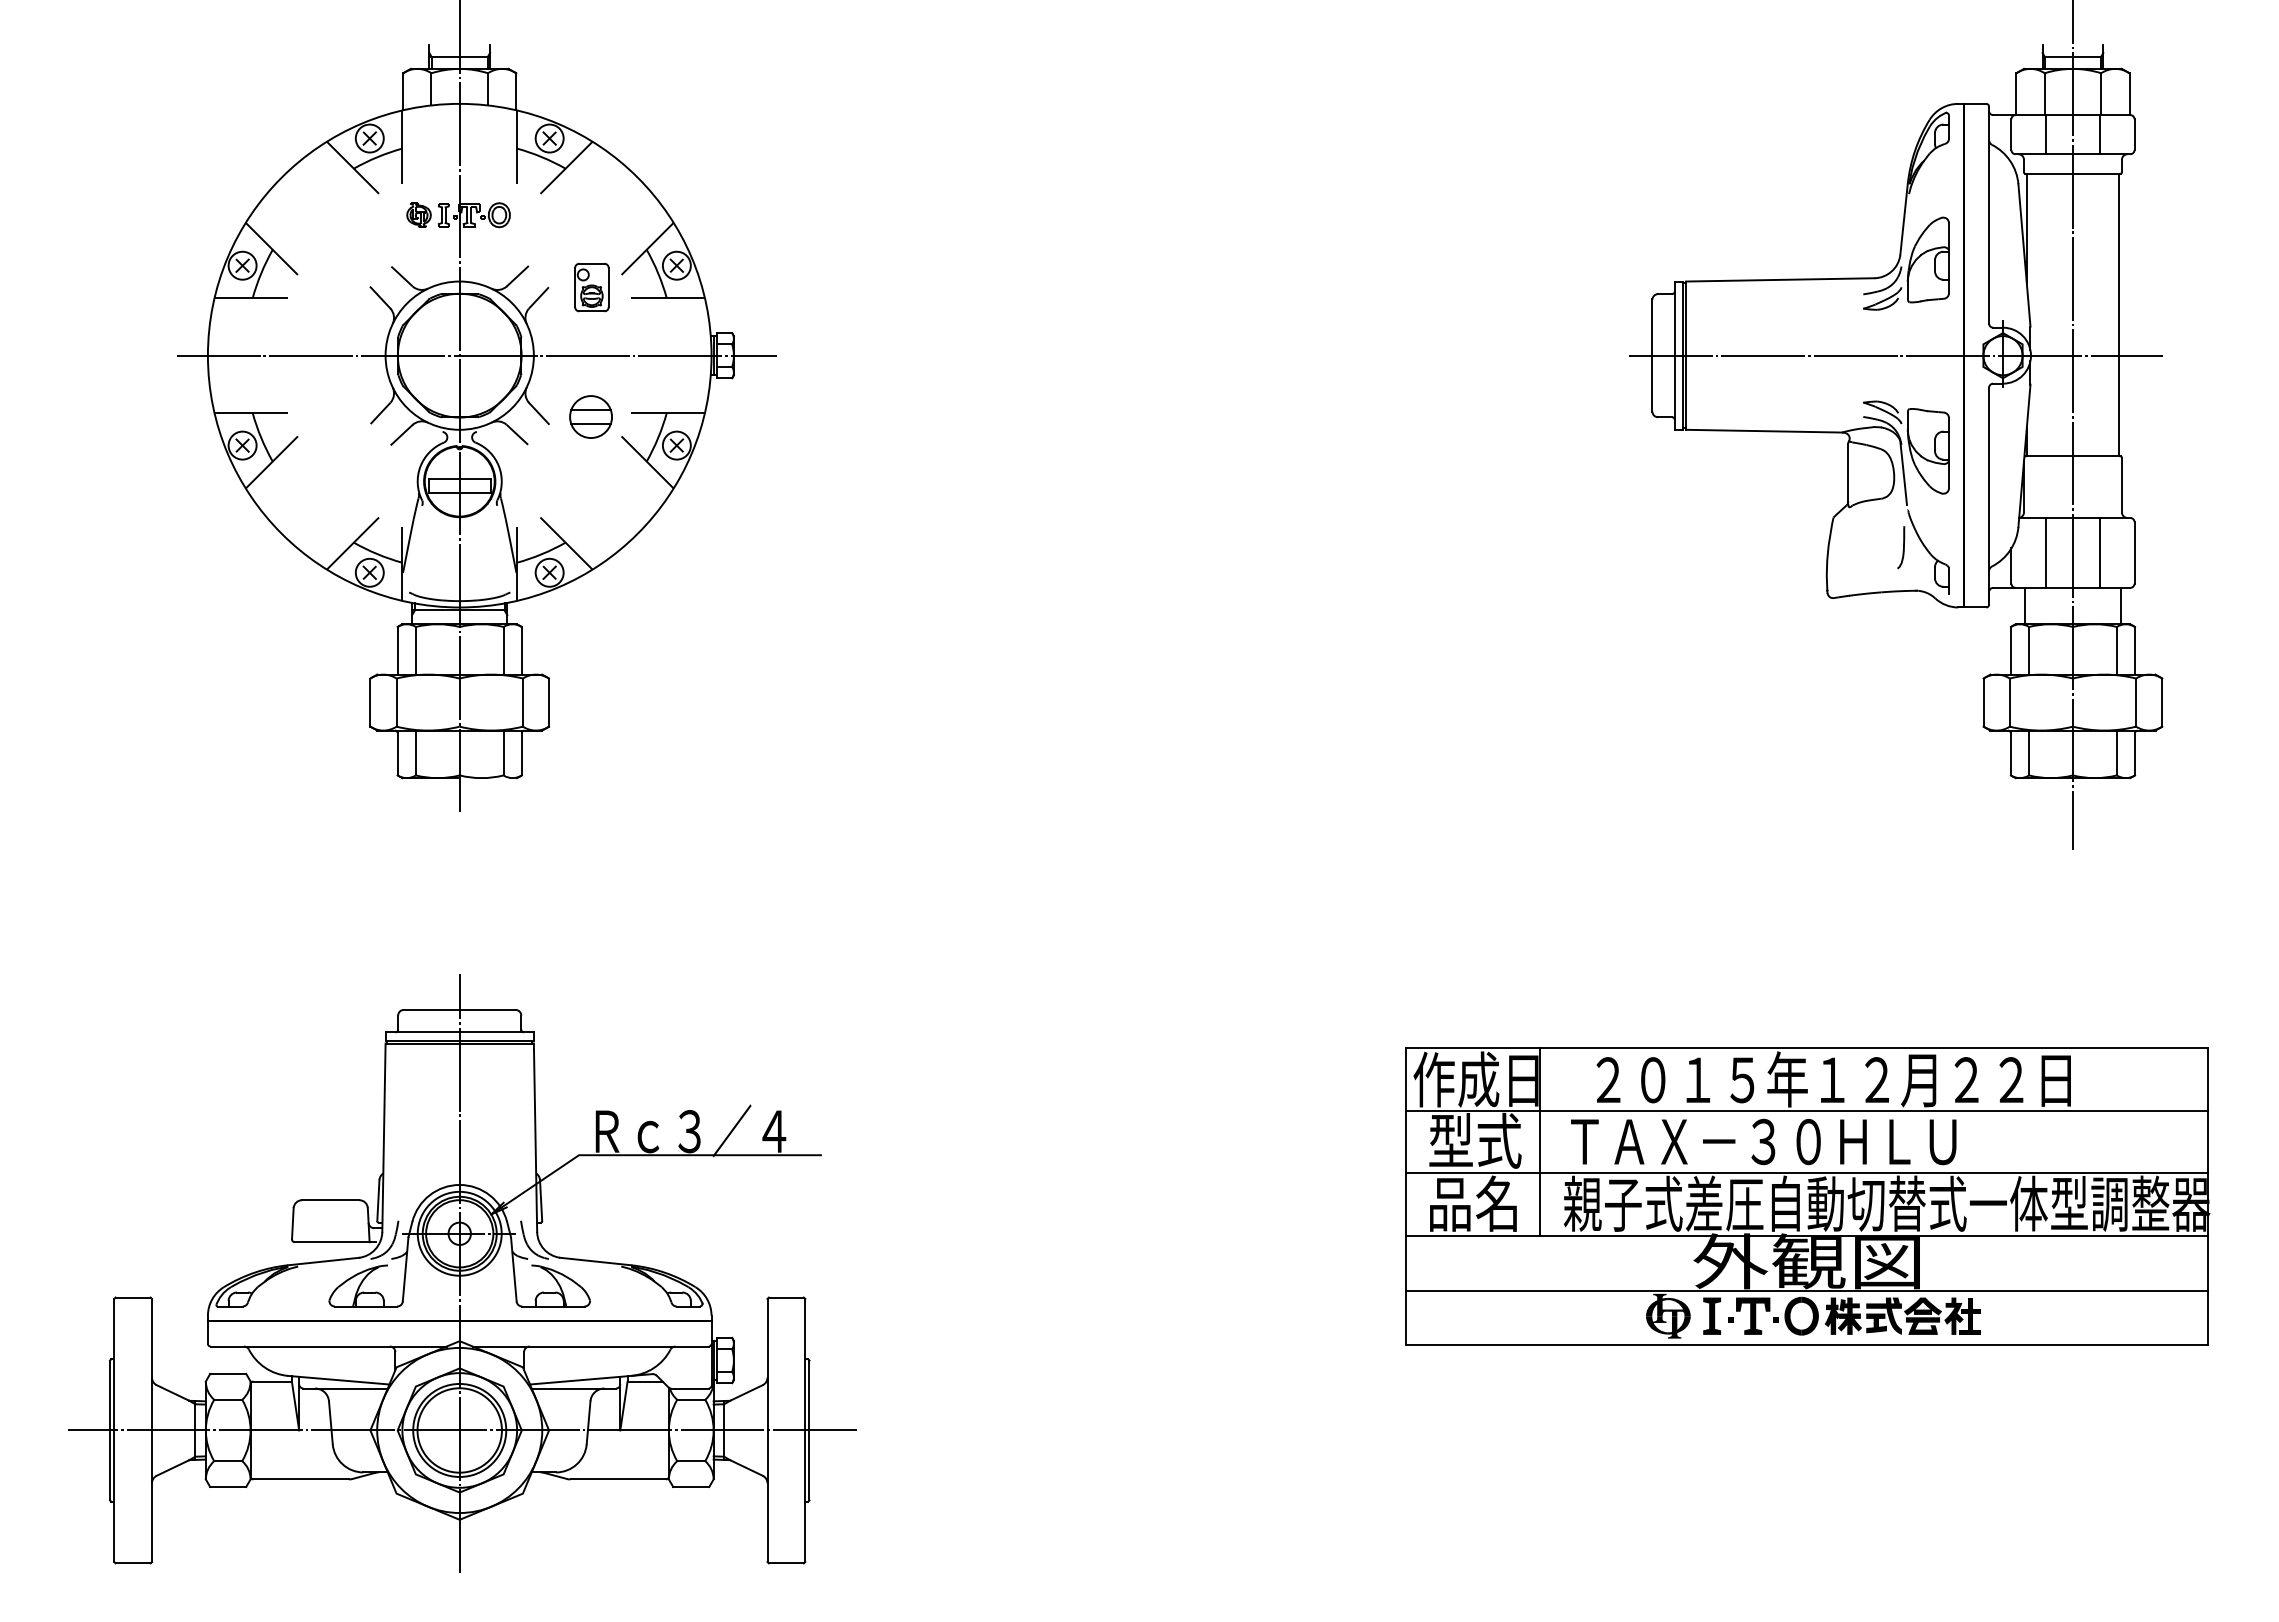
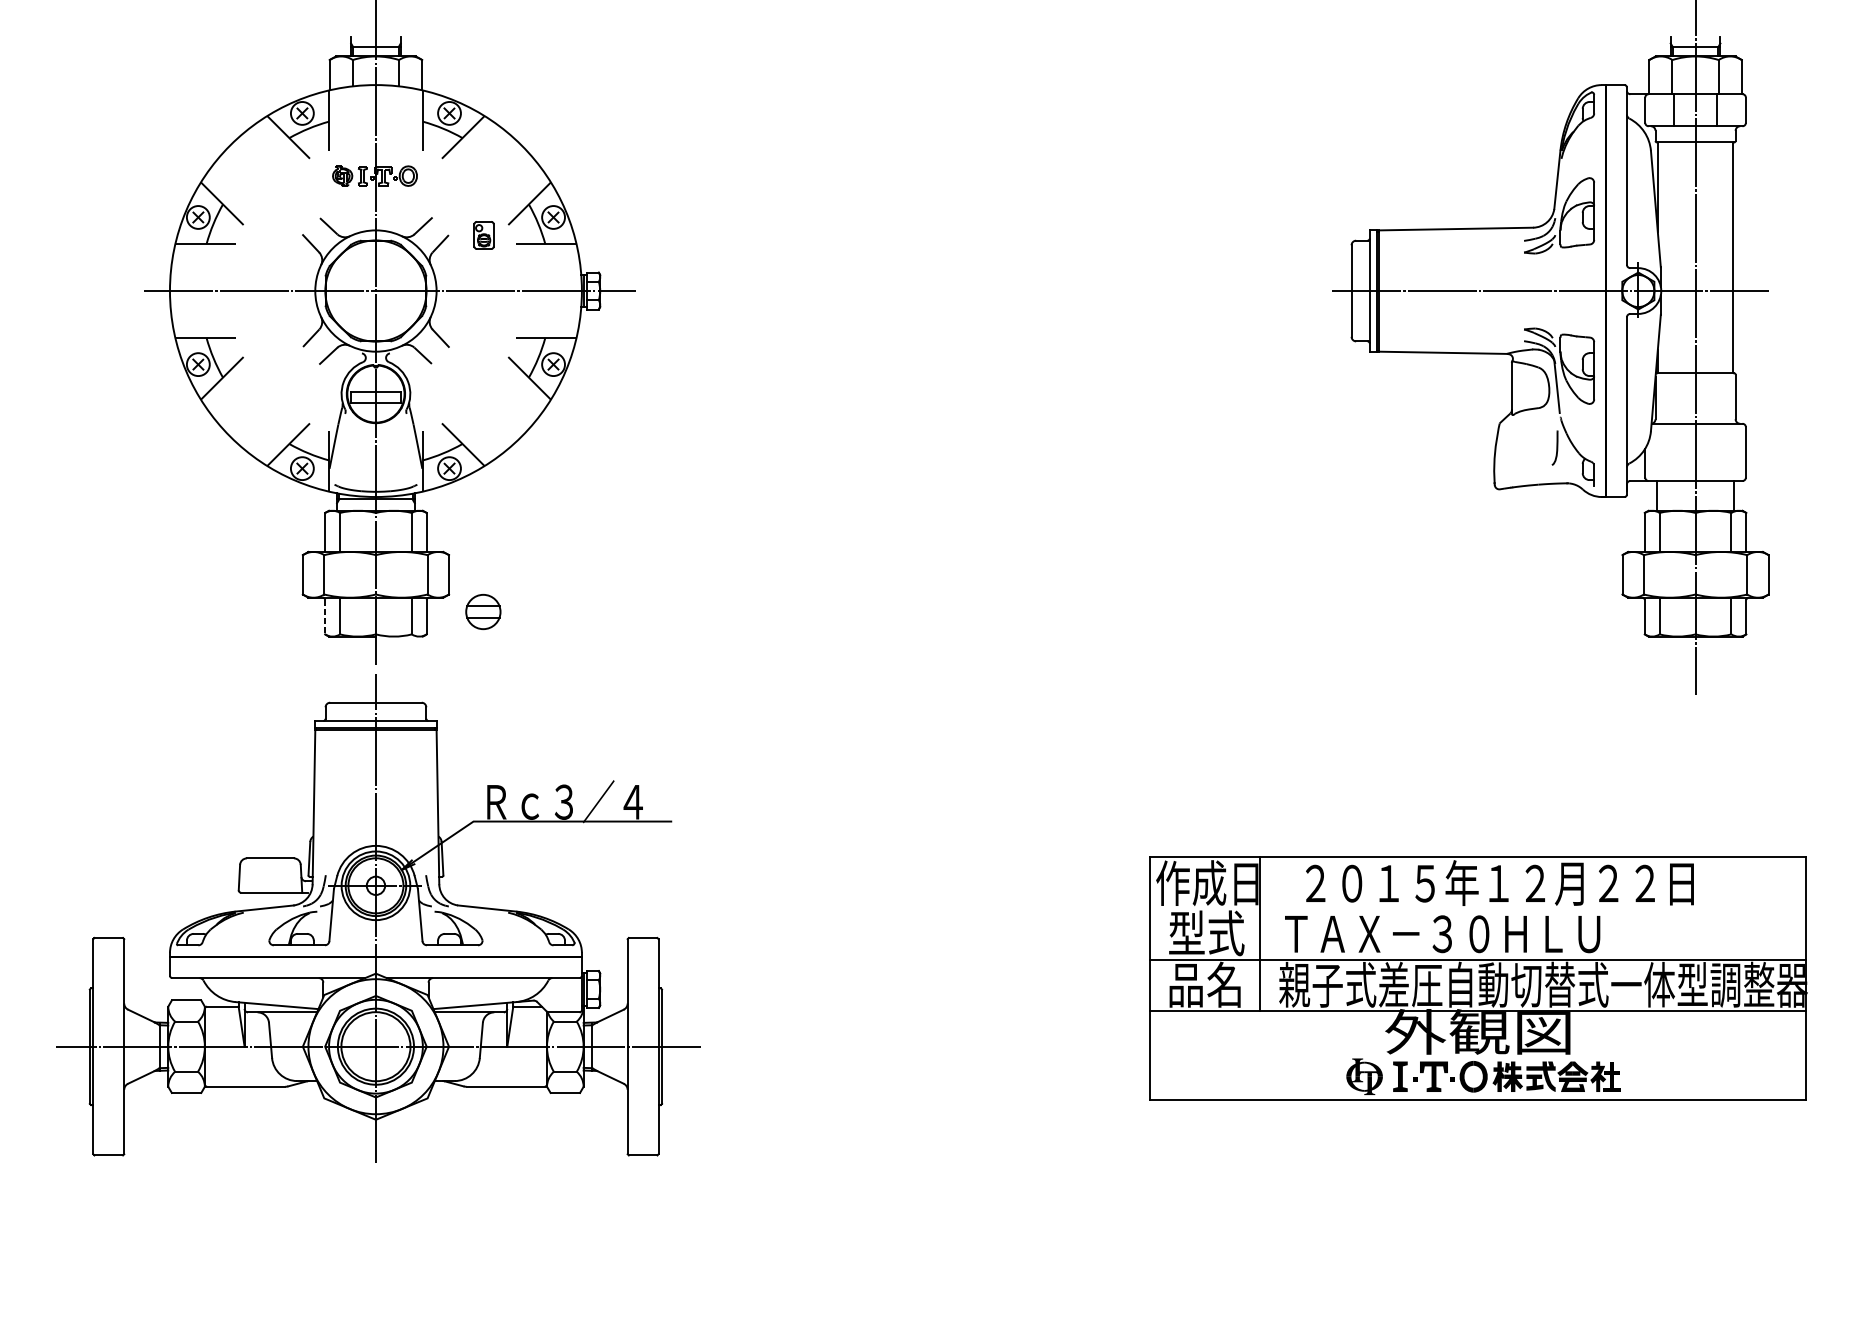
part: (591, 287) -> (483, 235), size x0.7
part: (590, 416) -> (482, 611), moved
line: (2046, 552) -> (1673, 452), removed
line: (2099, 552) -> (1717, 452), removed
line: (397, 754) -> (325, 617), solid -> dashed
line: (1806, 1110) -> (1477, 908), removed
part: (462, 1273) -> (378, 918), moved
line: (1806, 1290) -> (1477, 1055), removed

